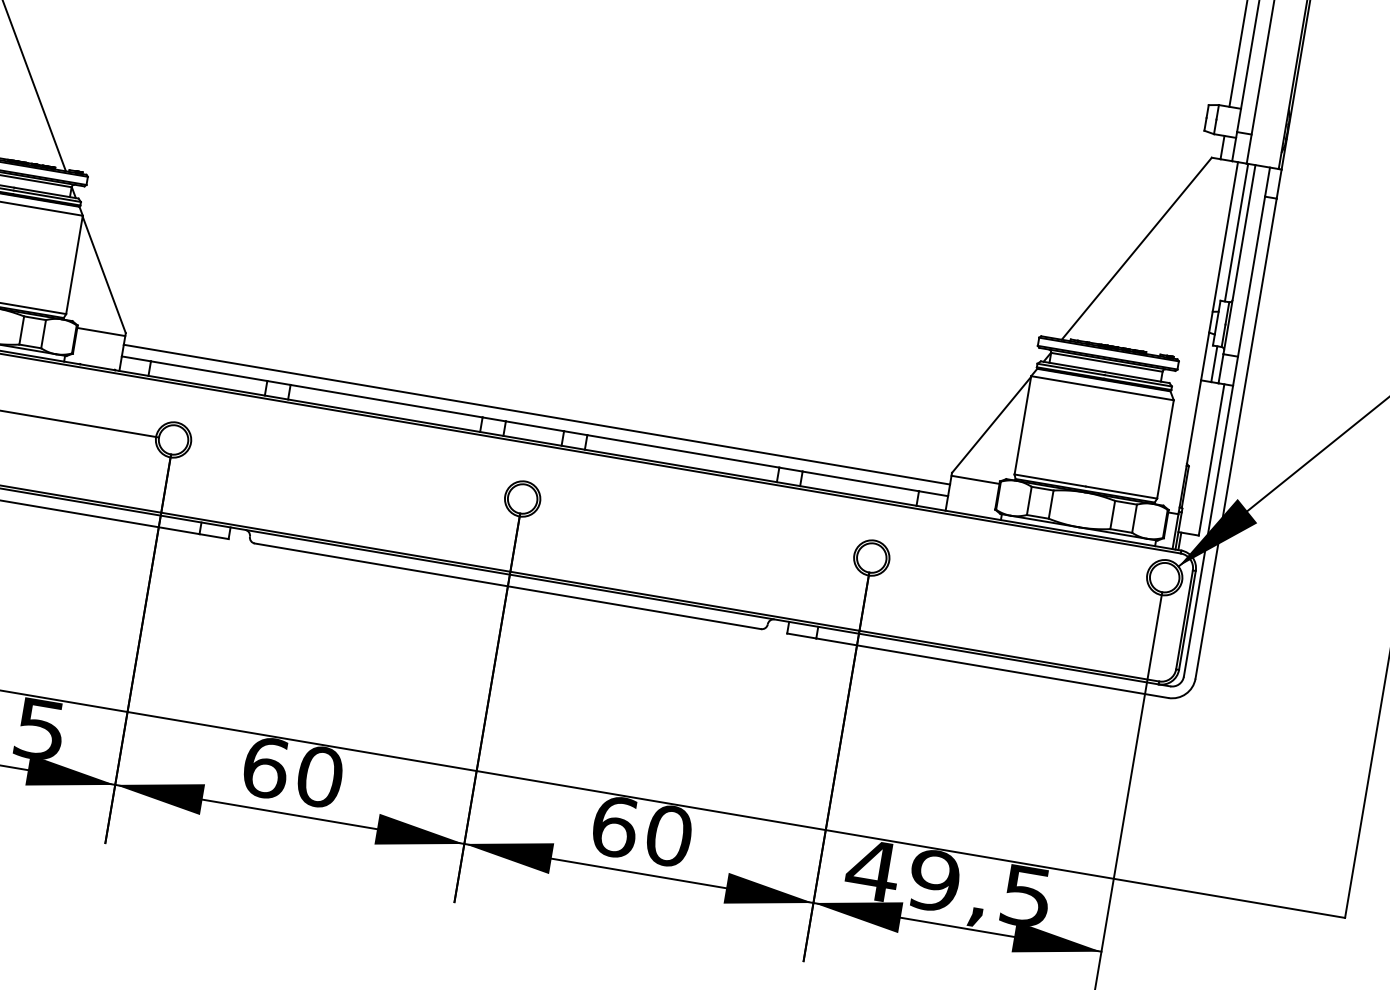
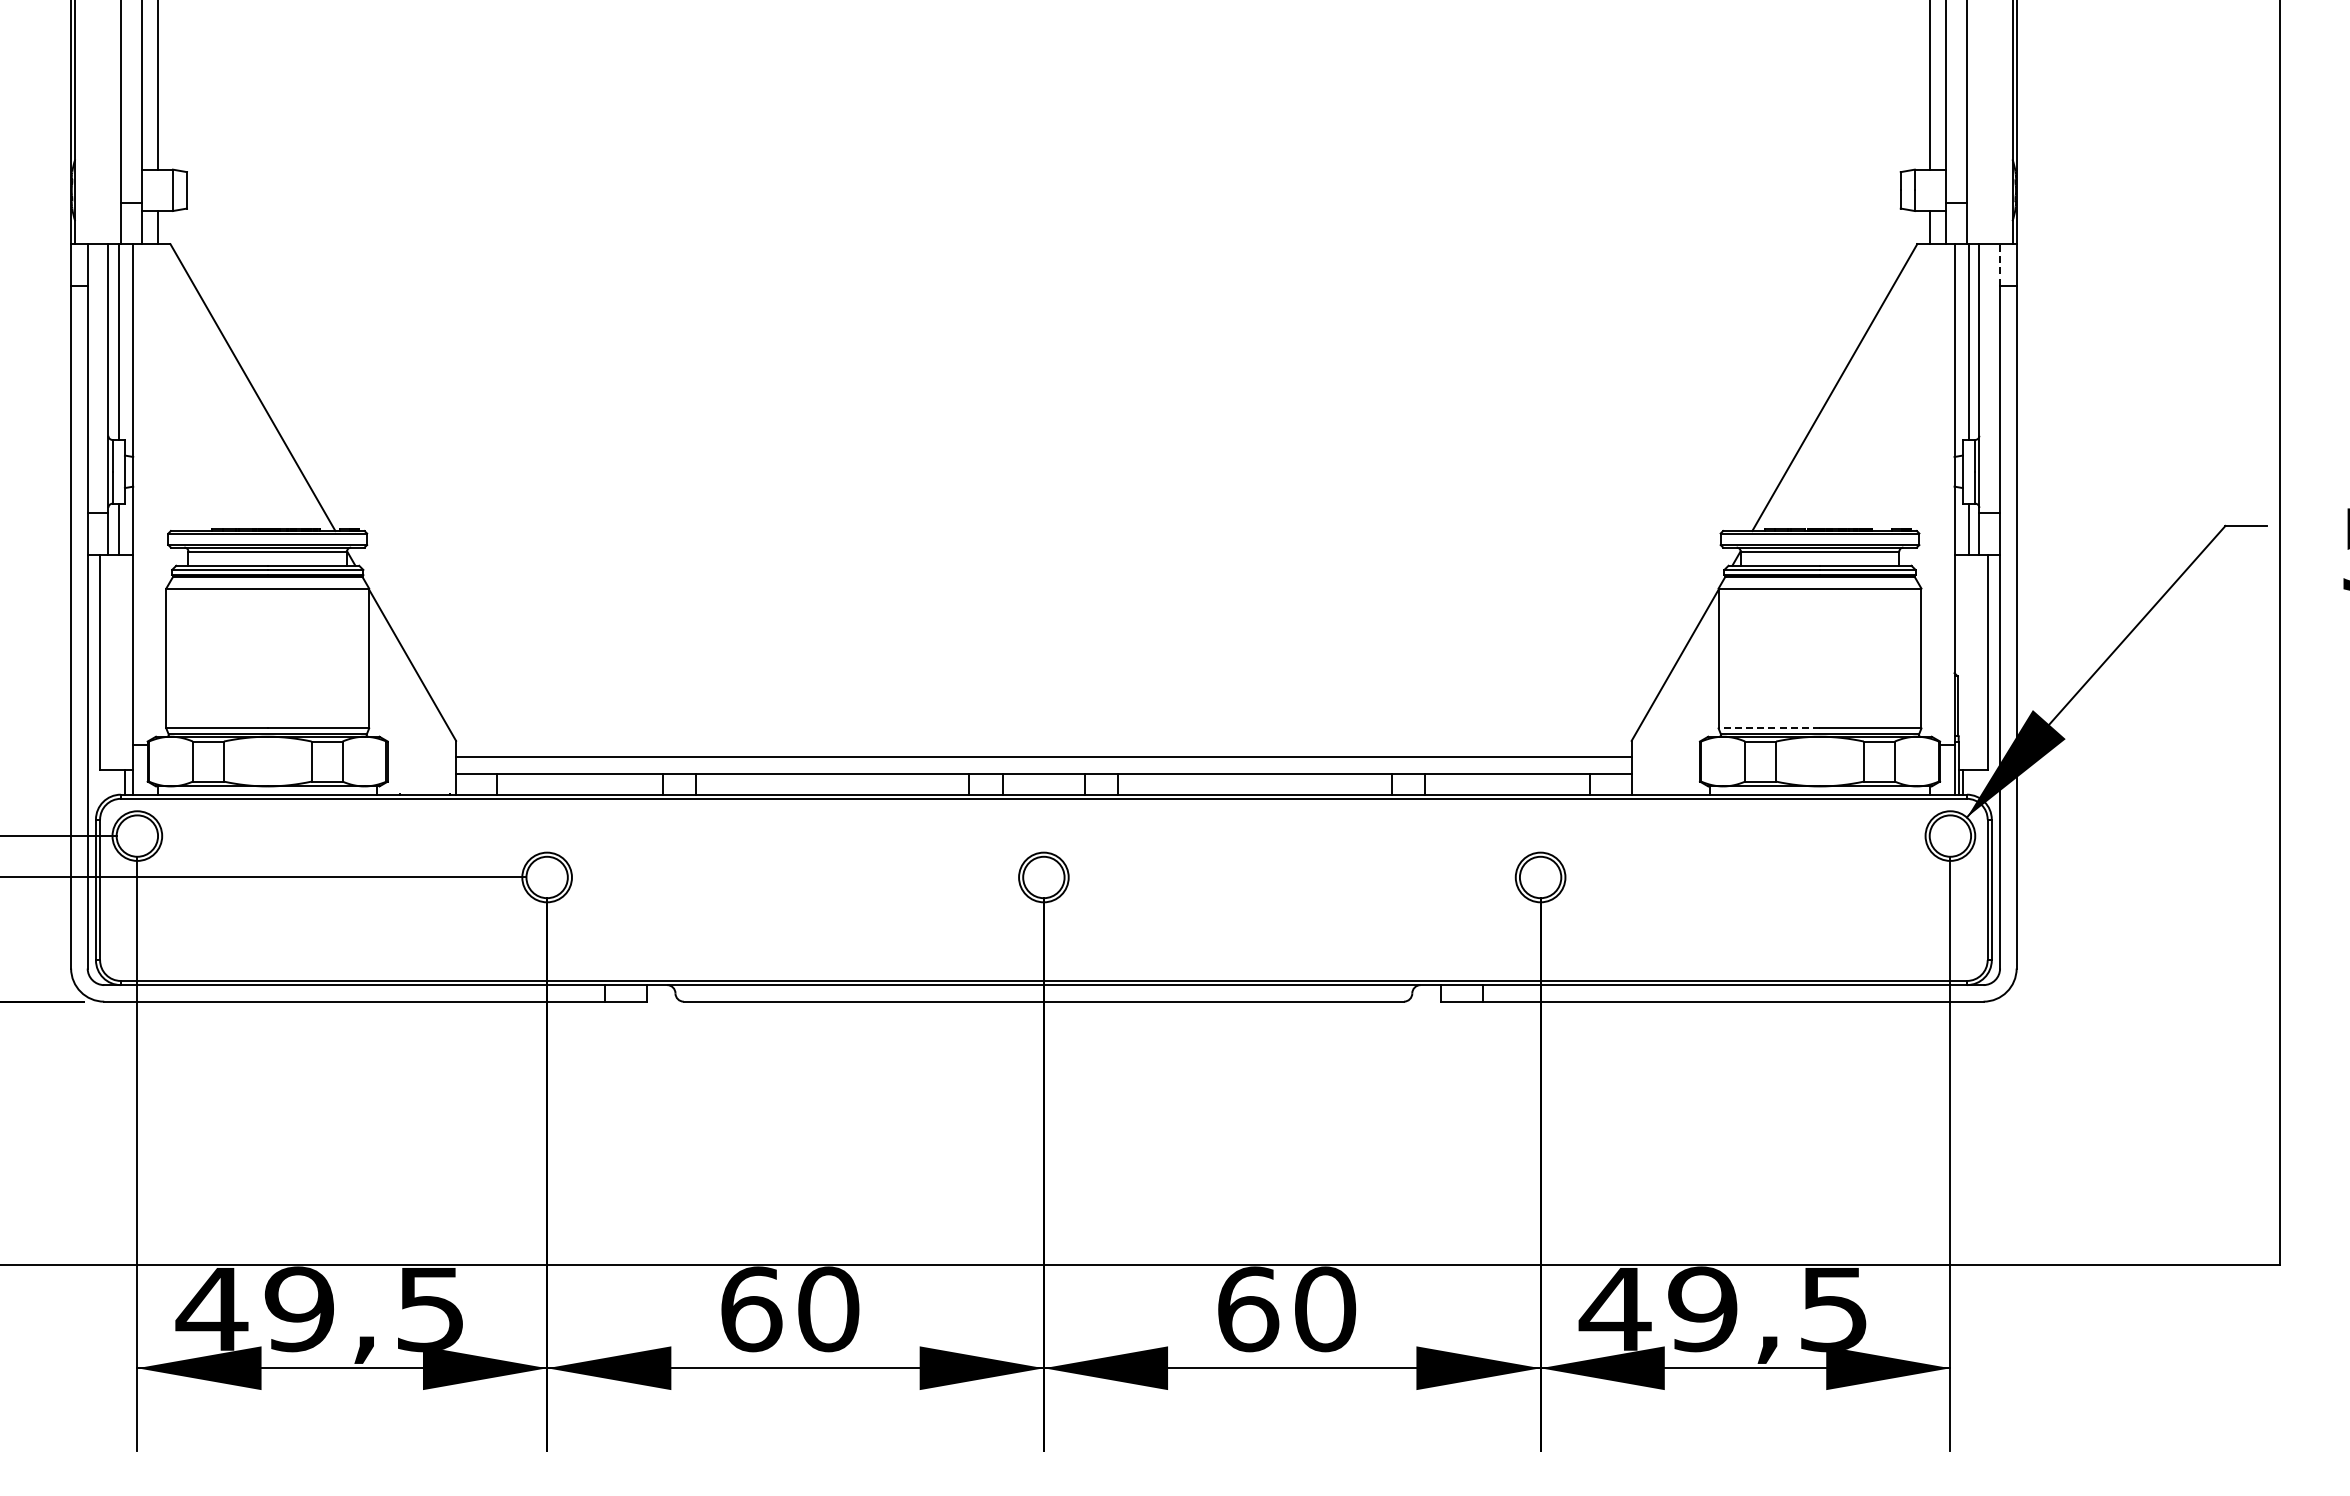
line: (1267, 181) -> (2000, 264), solid -> dashed
line: (100, 332) -> (421, 745), removed
line: (975, 480) -> (1665, 745), removed
line: (1050, 480) -> (1769, 728), solid -> dashed

